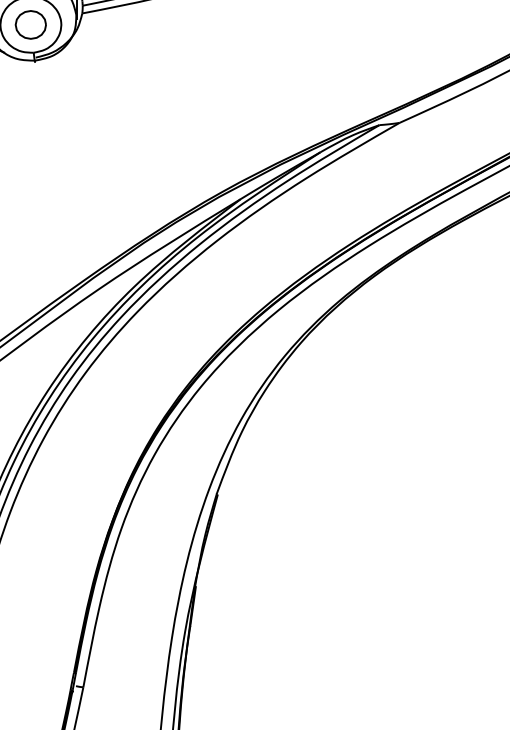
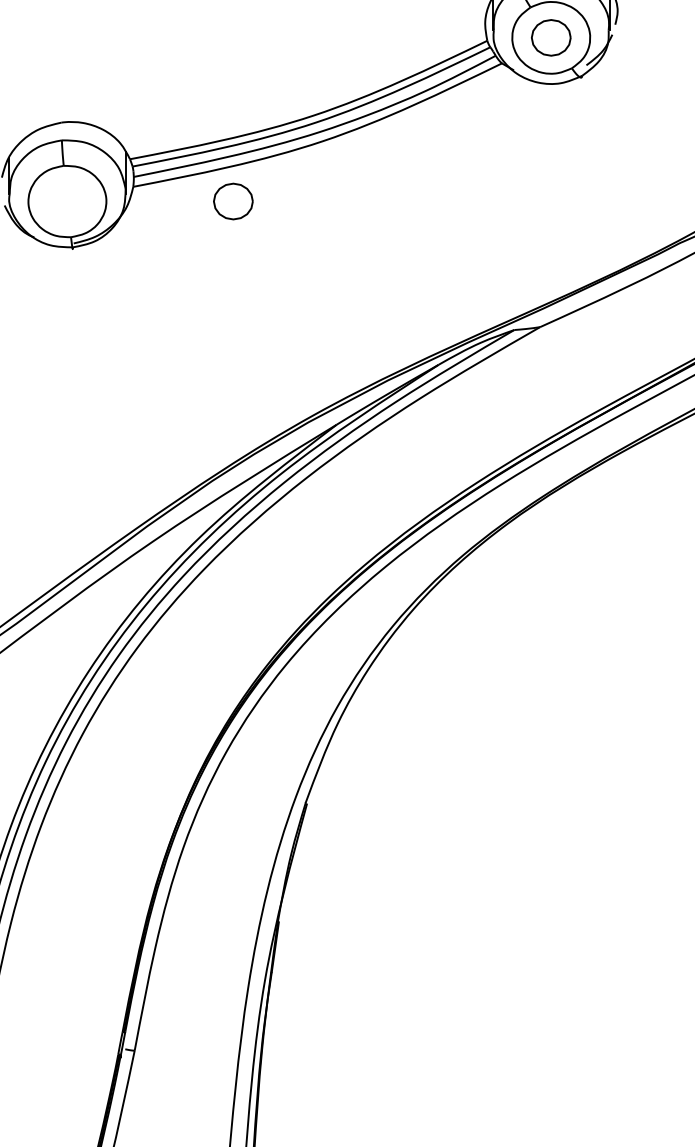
part: (30, 24) -> (233, 201), moved

